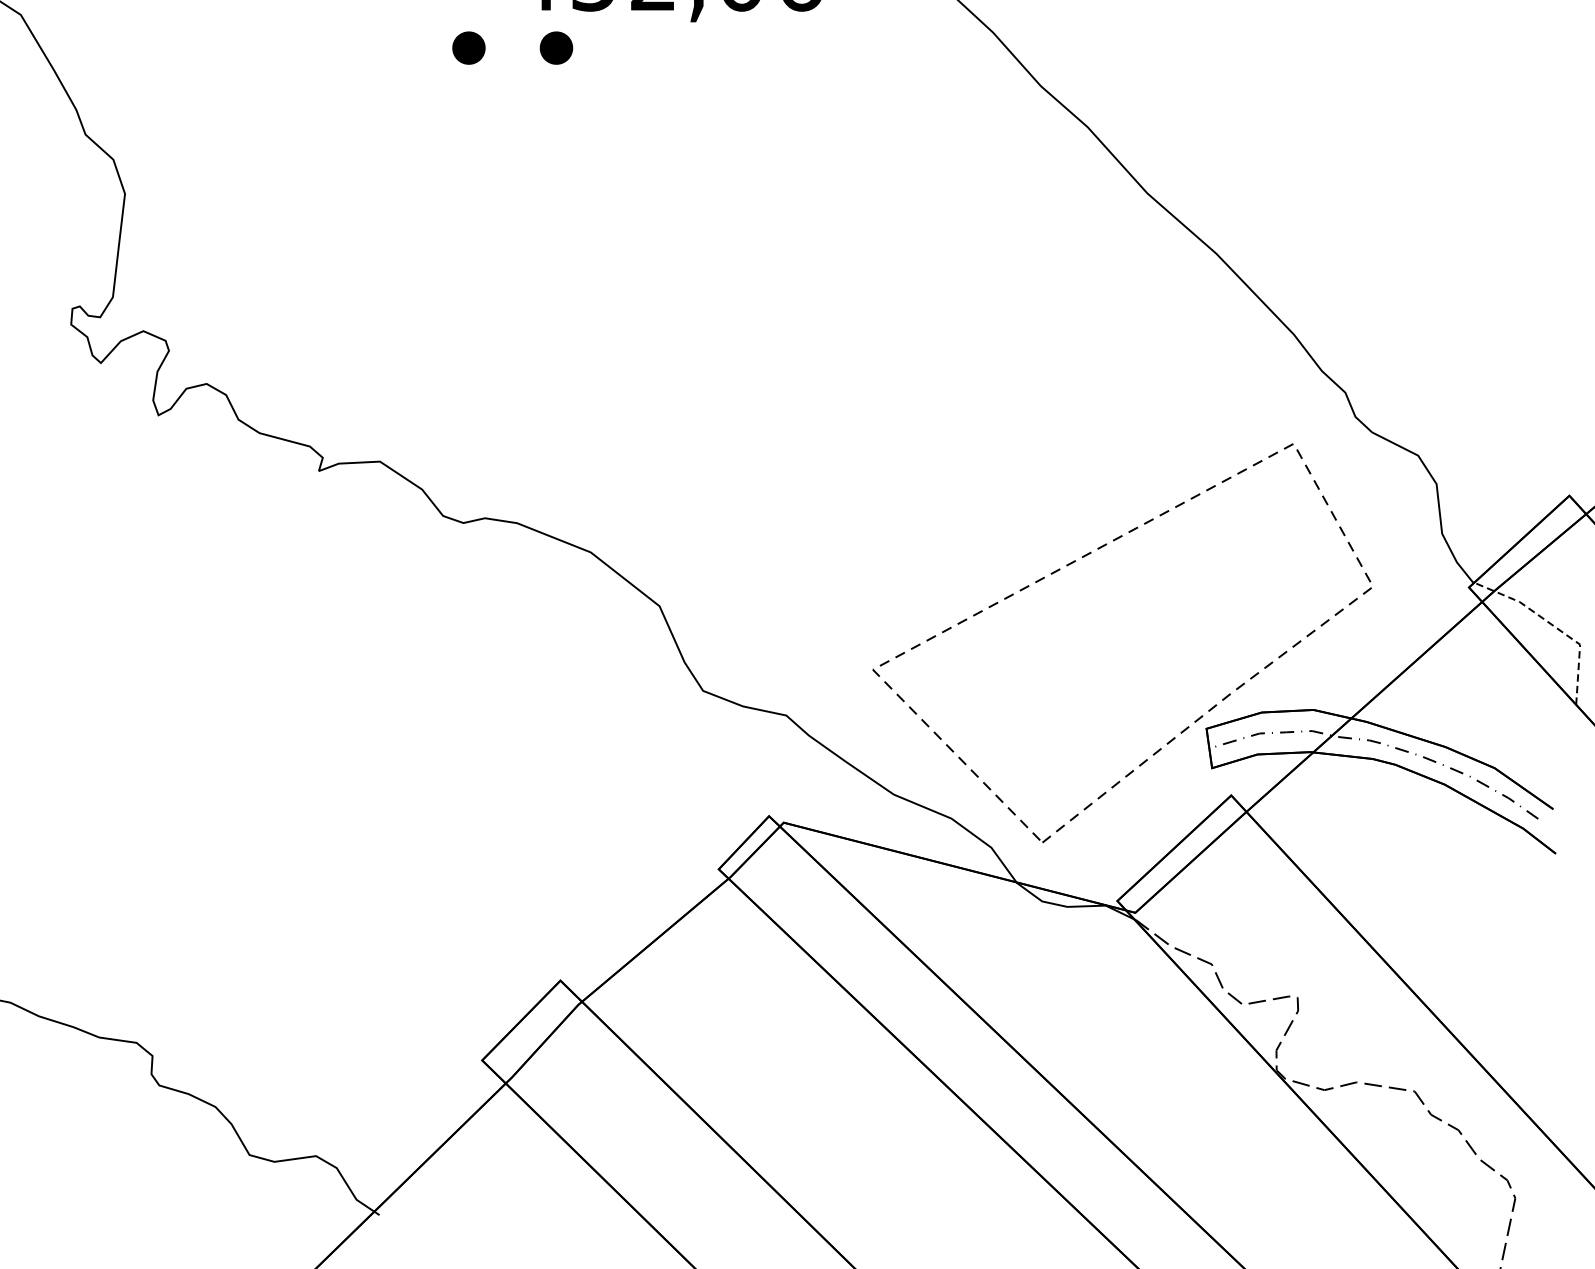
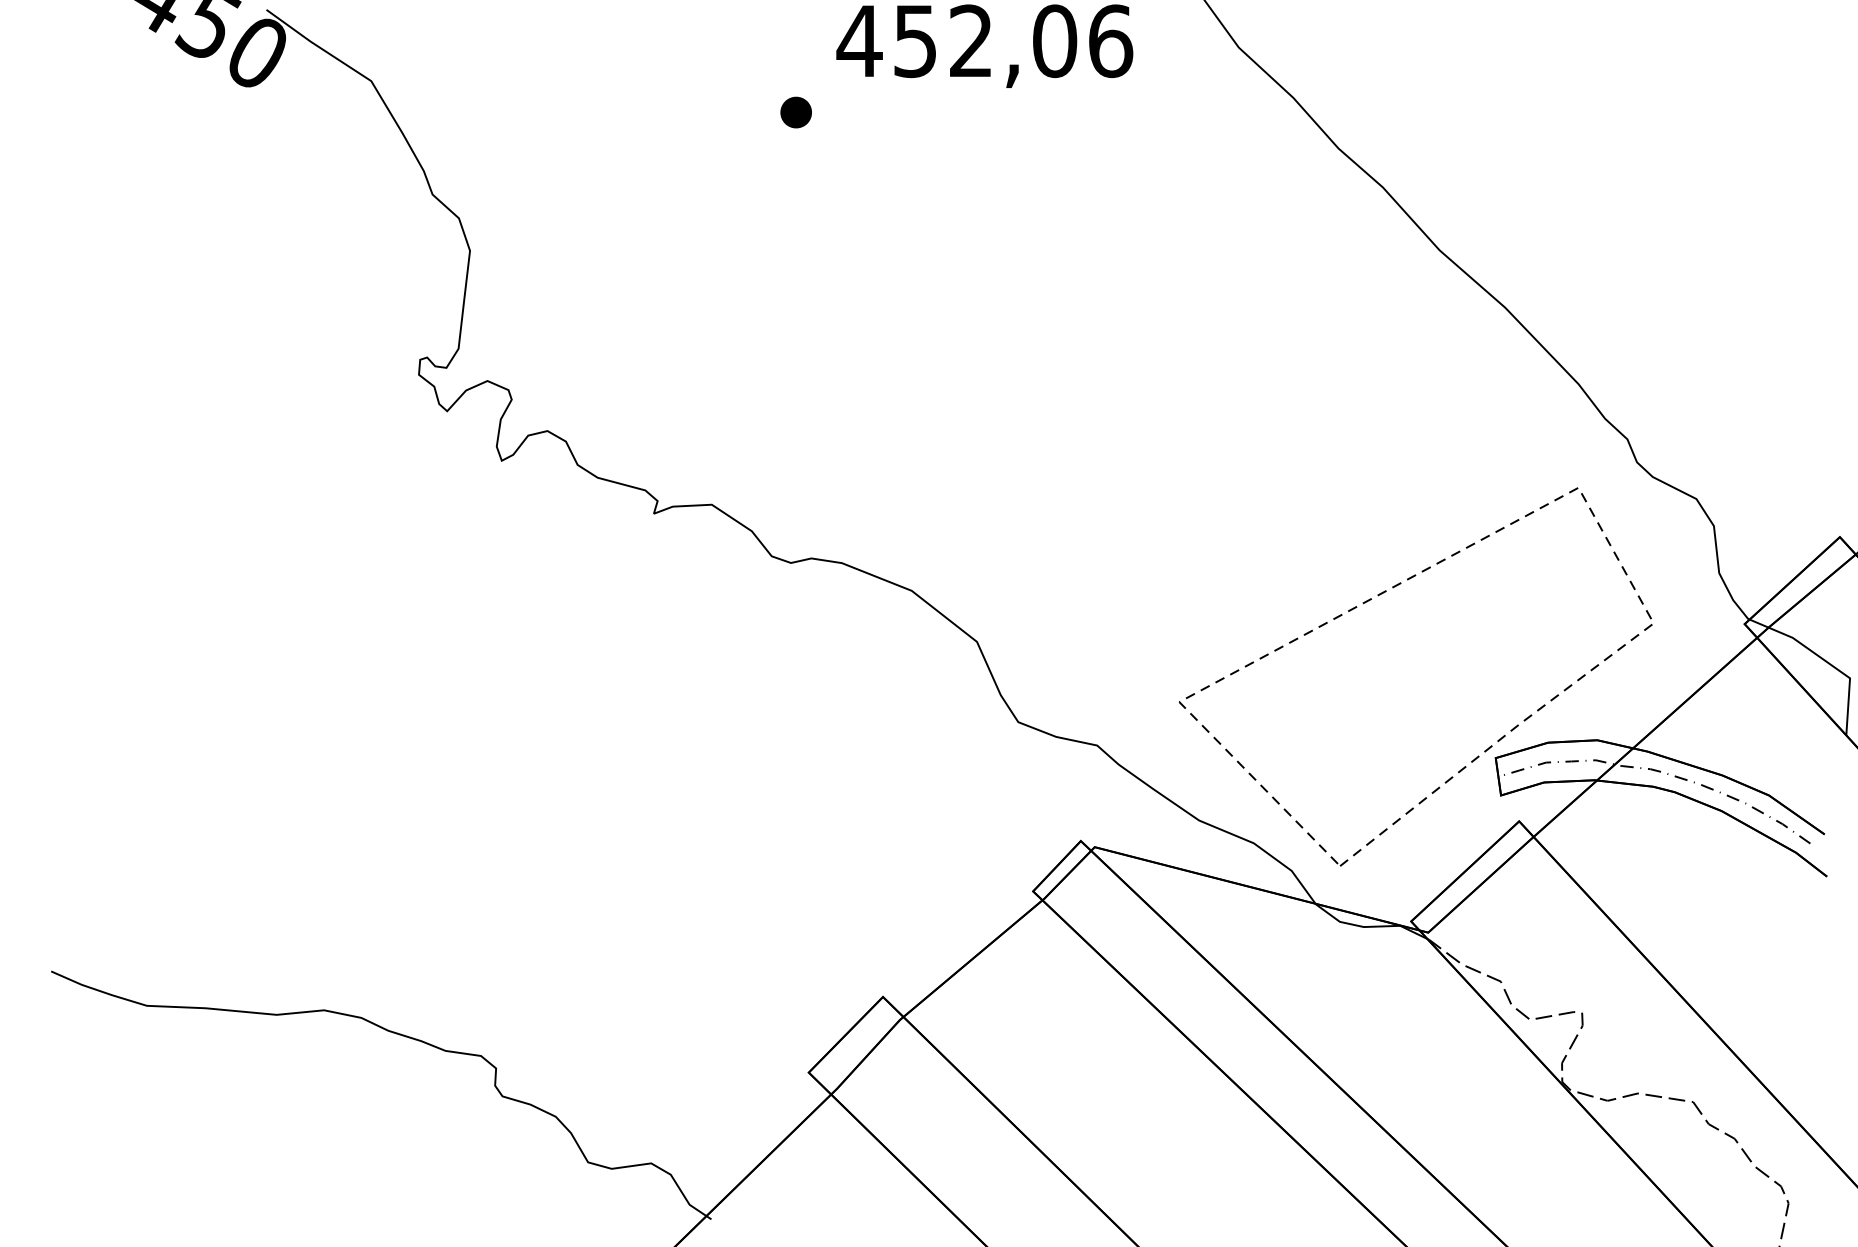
part: (555, 48) -> (878, 112), removed
line: (1554, 626) -> (1825, 661), dashed -> solid

